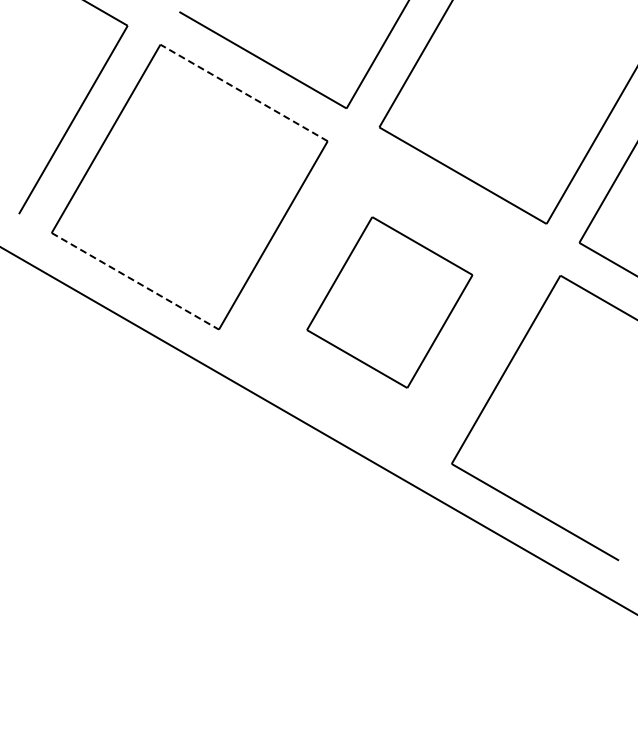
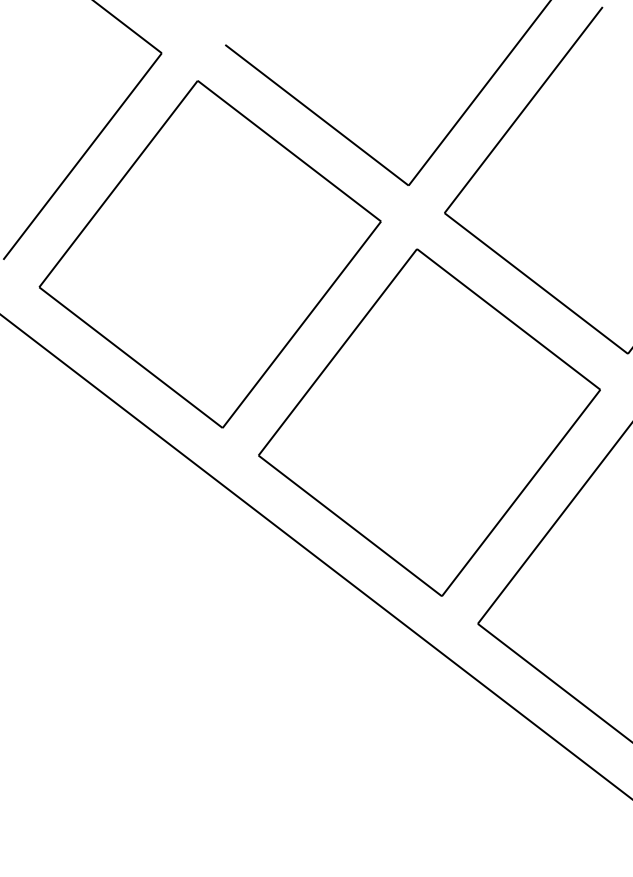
line: (244, 92) -> (289, 150), dashed -> solid
line: (135, 281) -> (131, 357), dashed -> solid
part: (389, 302) -> (429, 422), size x1.67

